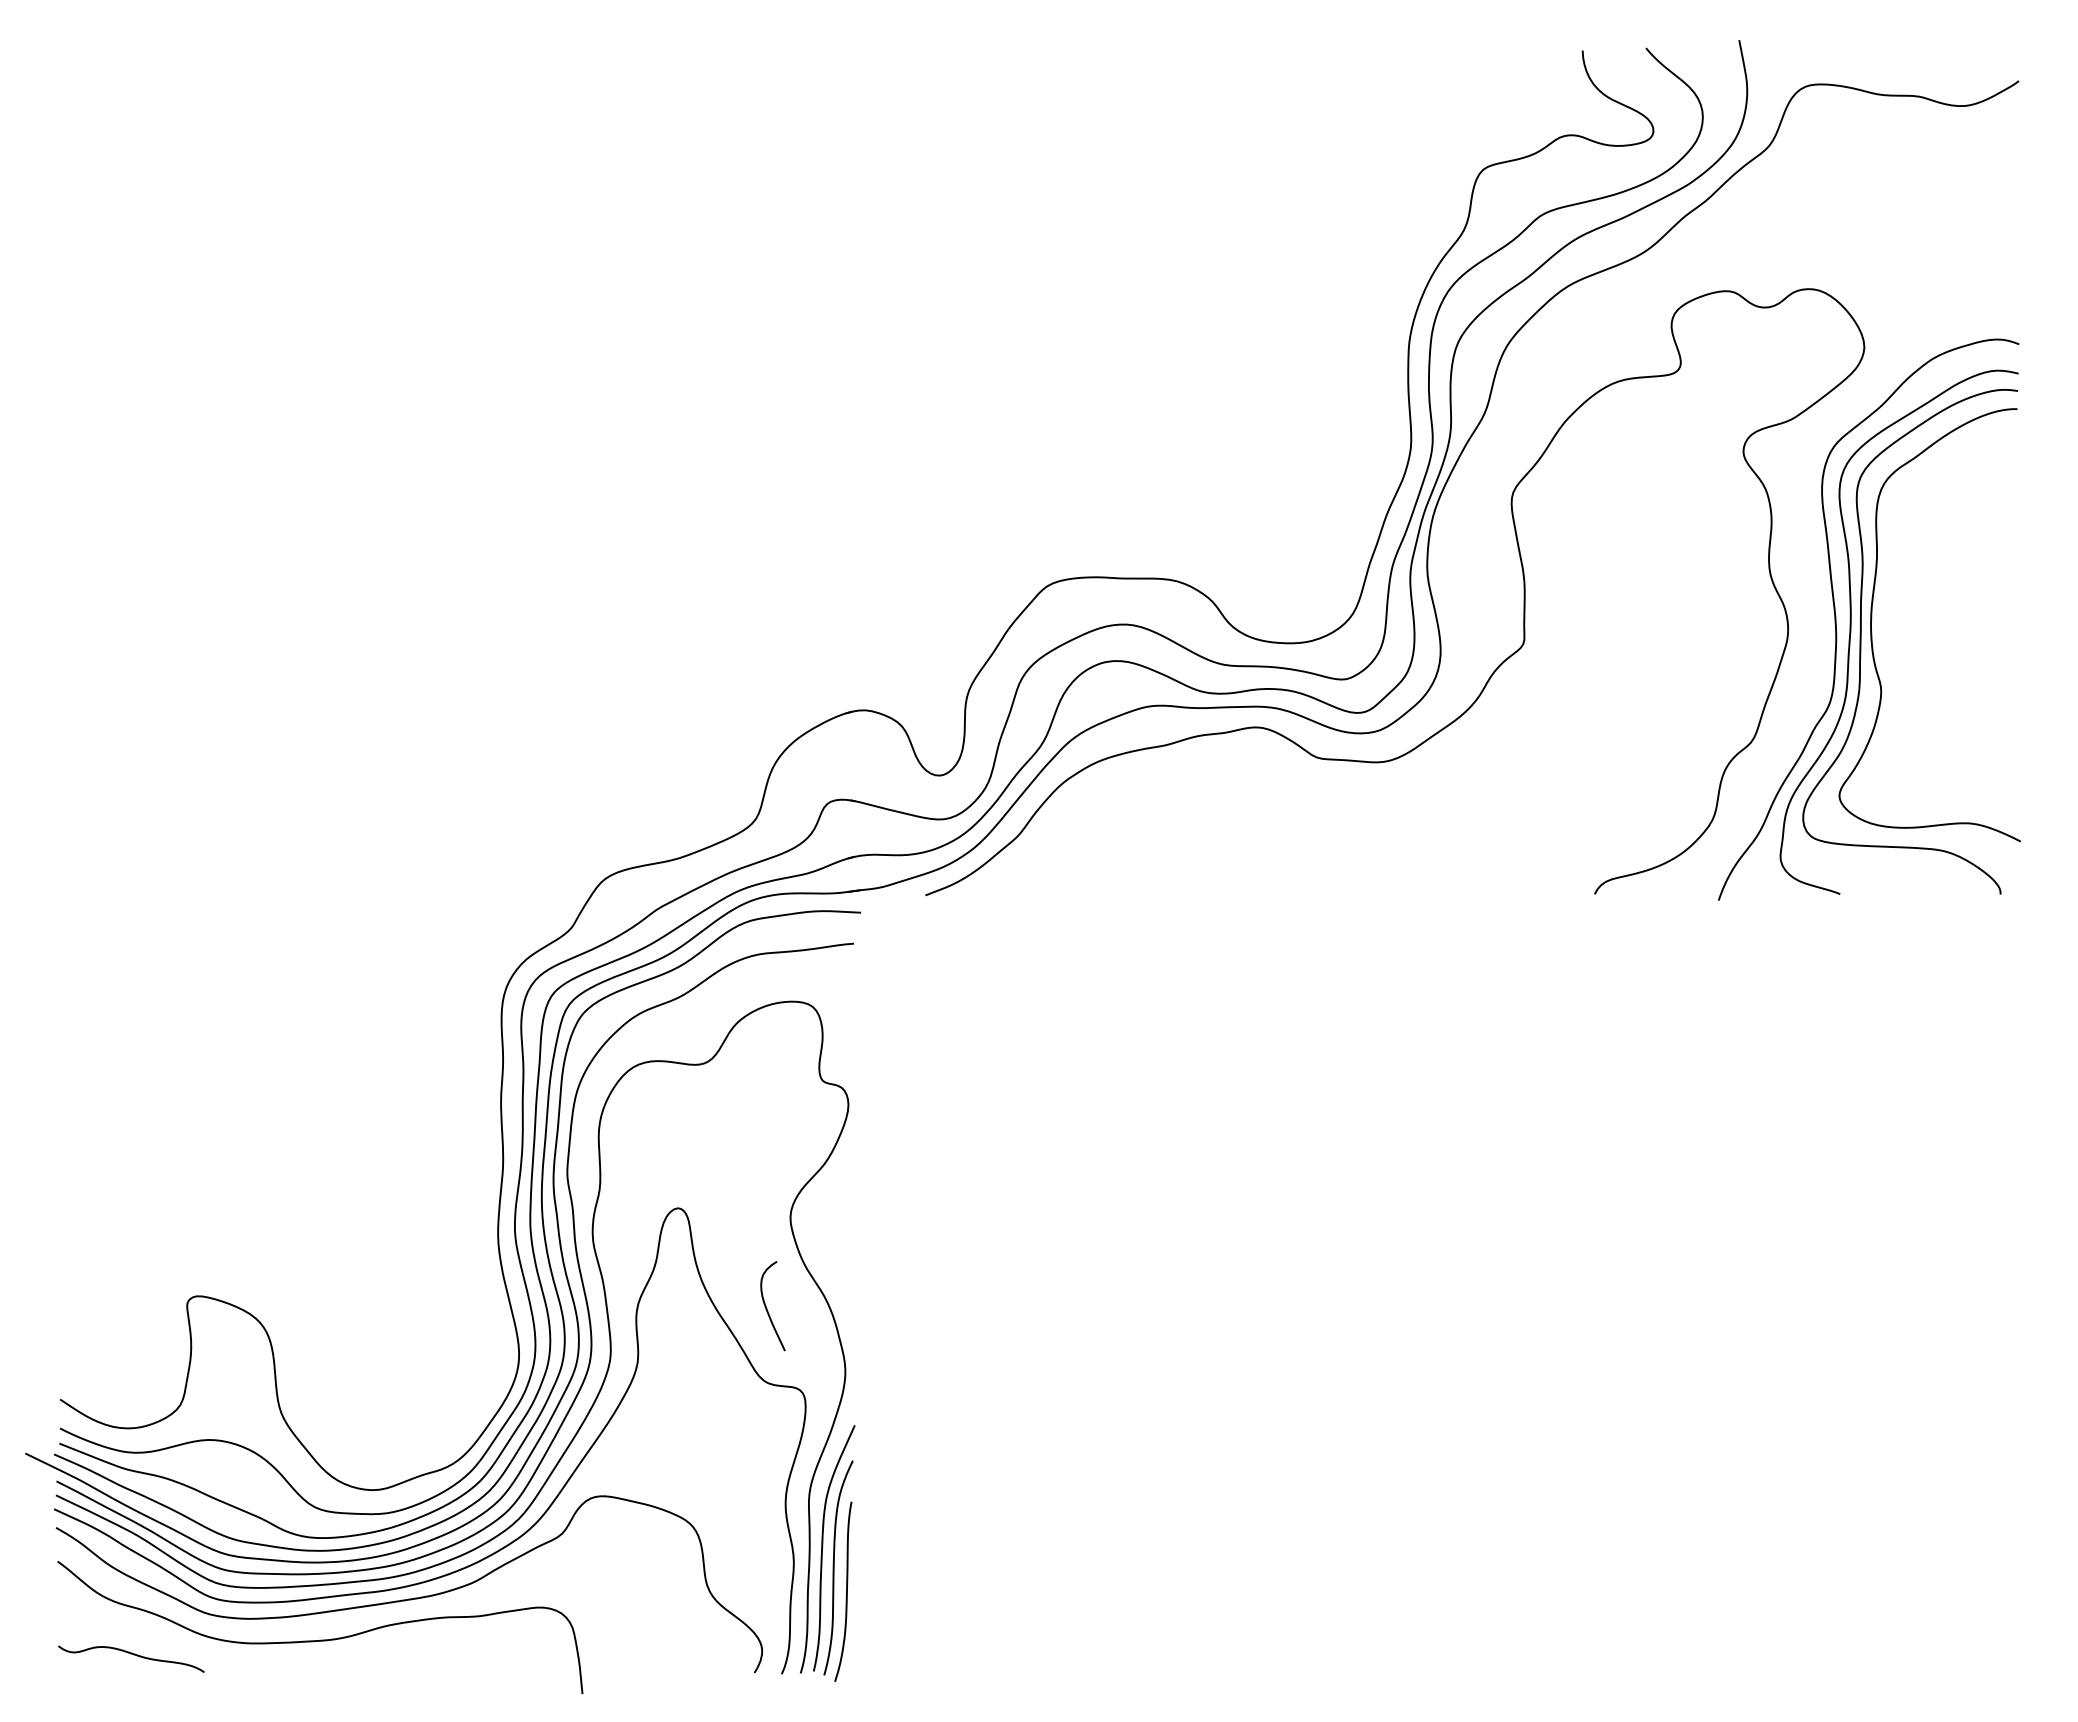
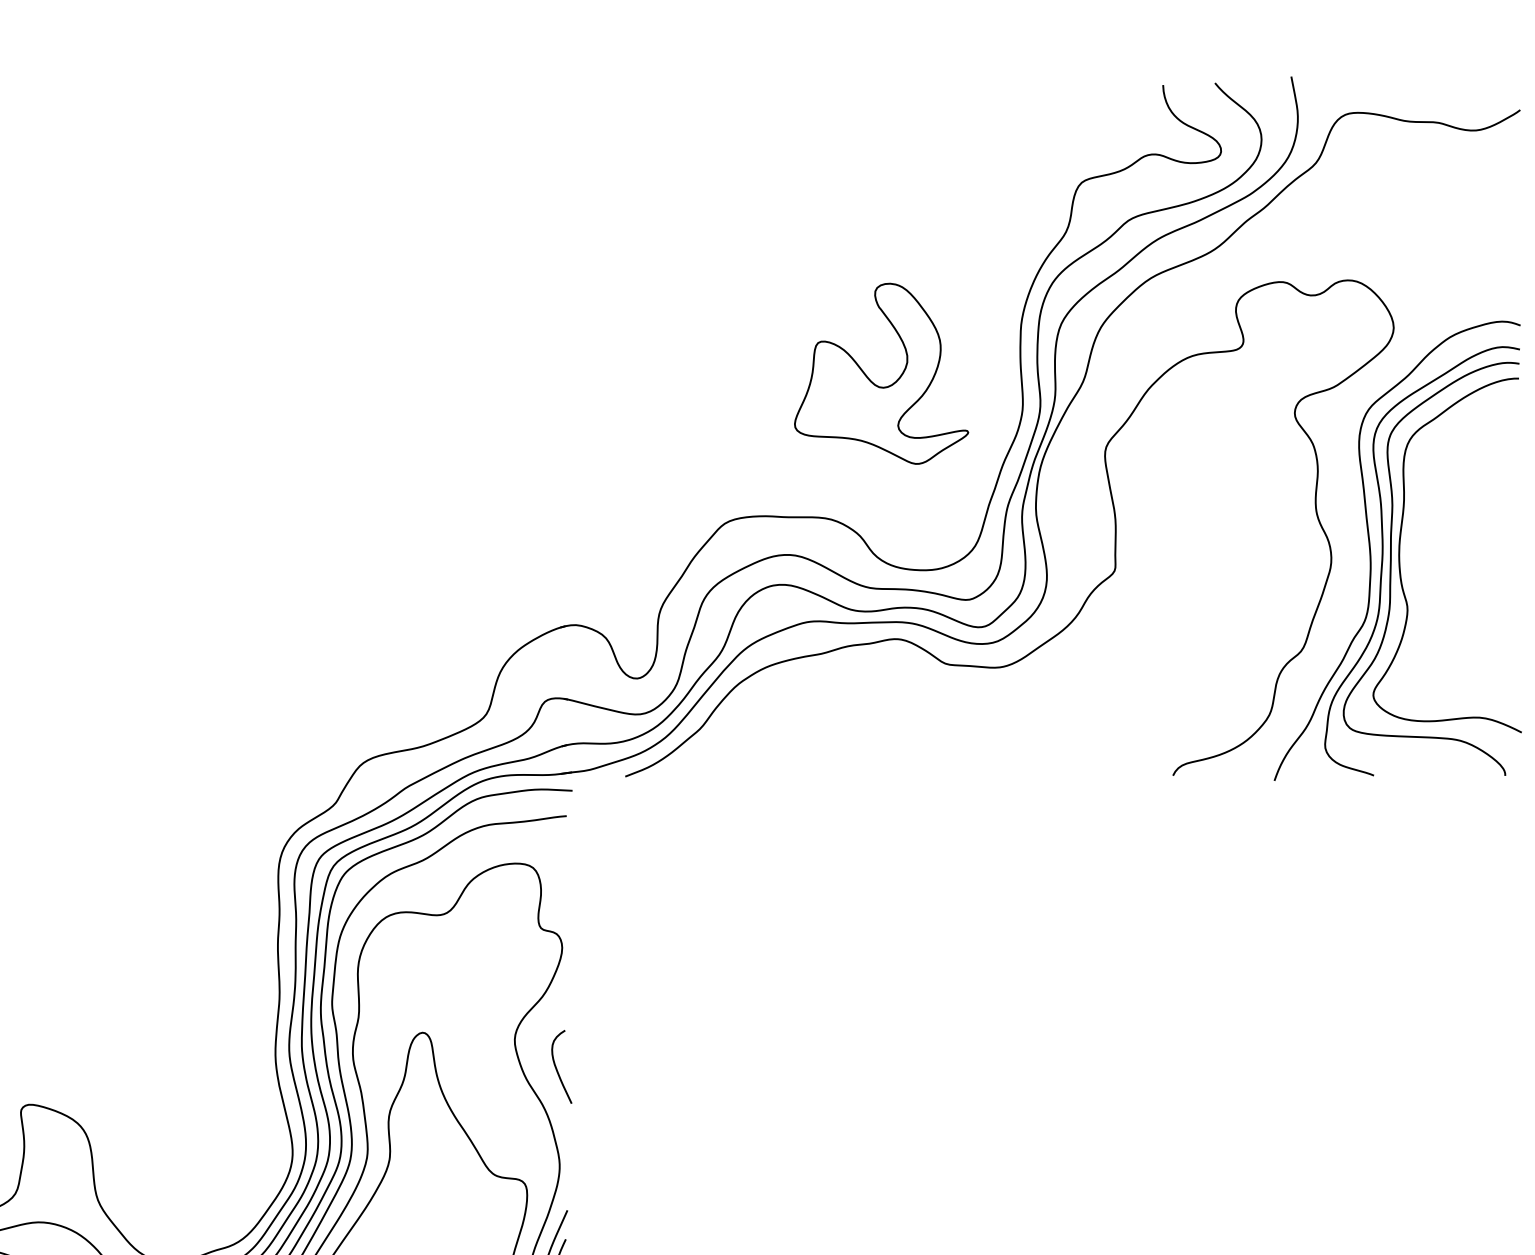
part: (1228, 413) -> (873, 382), added
curve: (767, 1308) -> (557, 1068), moved

